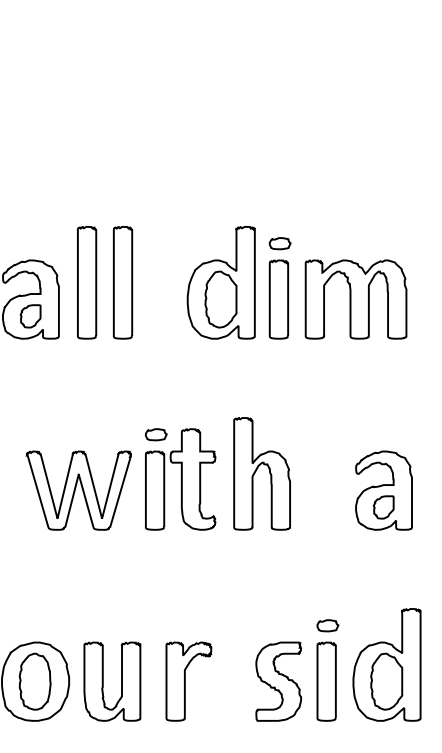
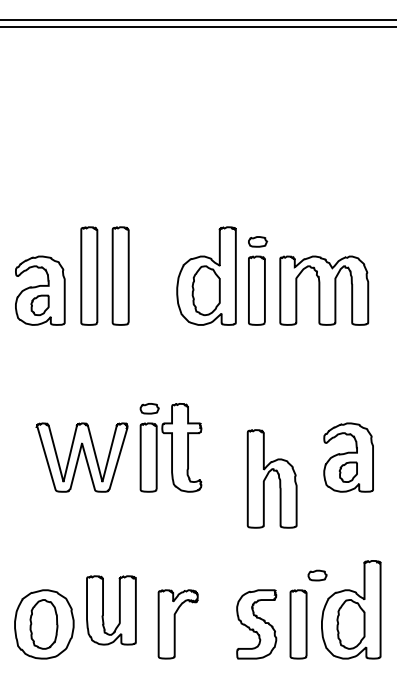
part: (261, 473) -> (271, 478), moved
part: (327, 625) -> (317, 575), moved
part: (103, 681) -> (103, 610), moved

